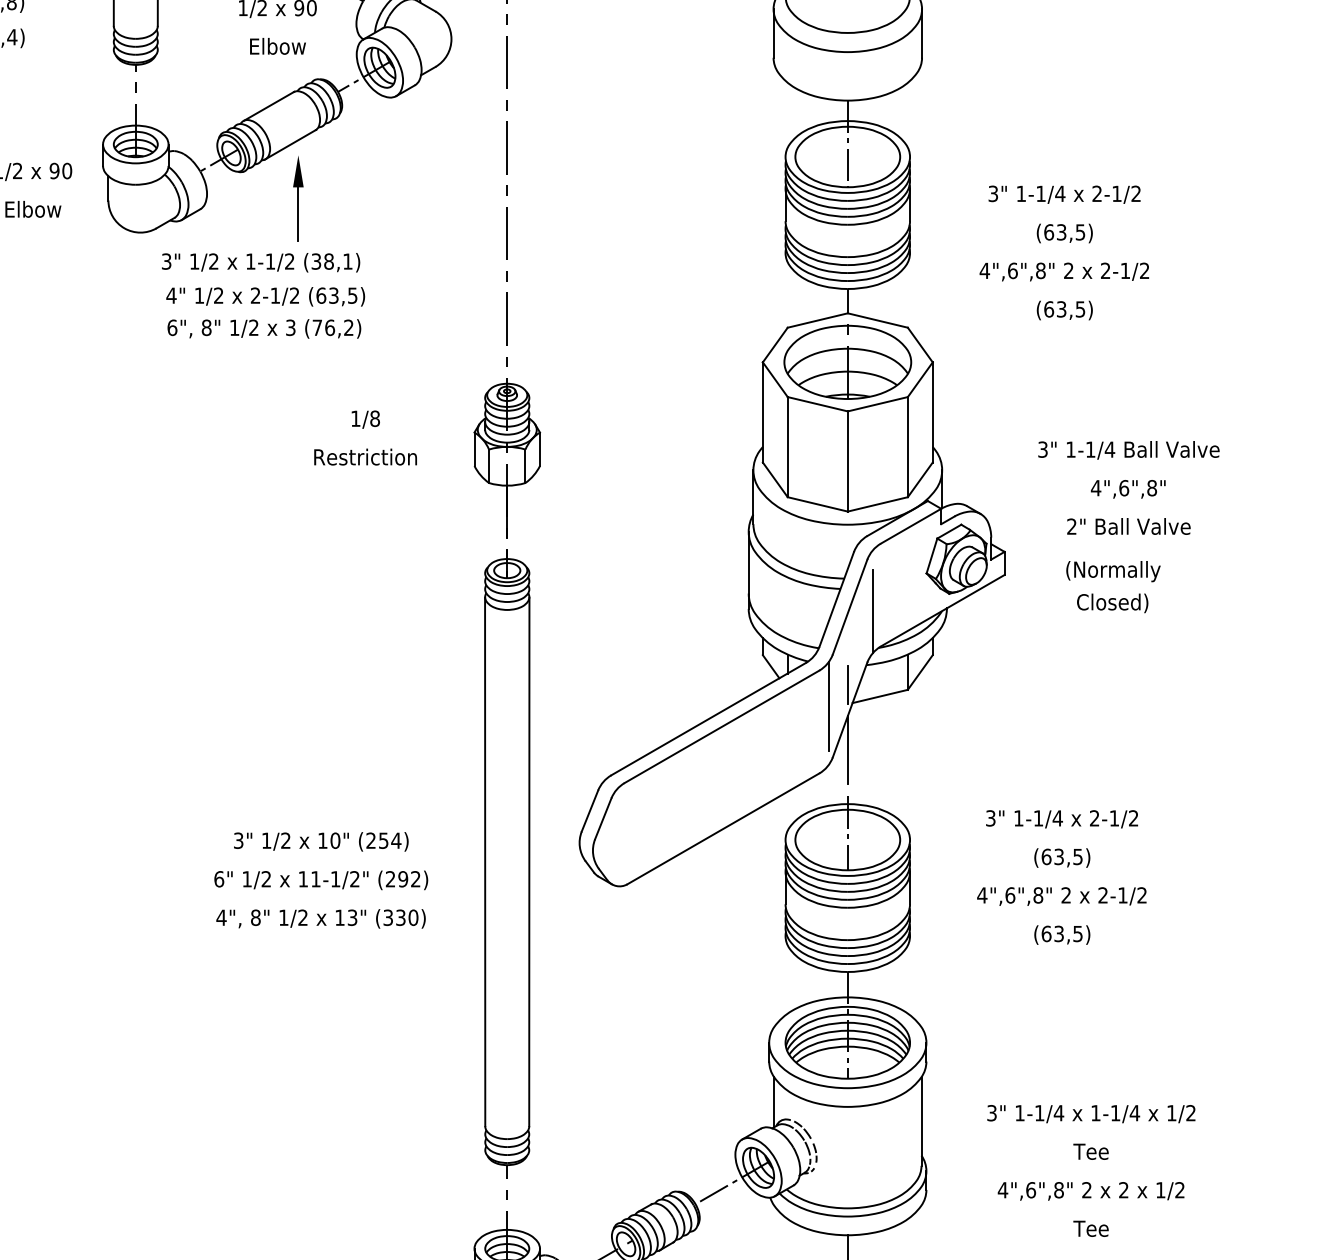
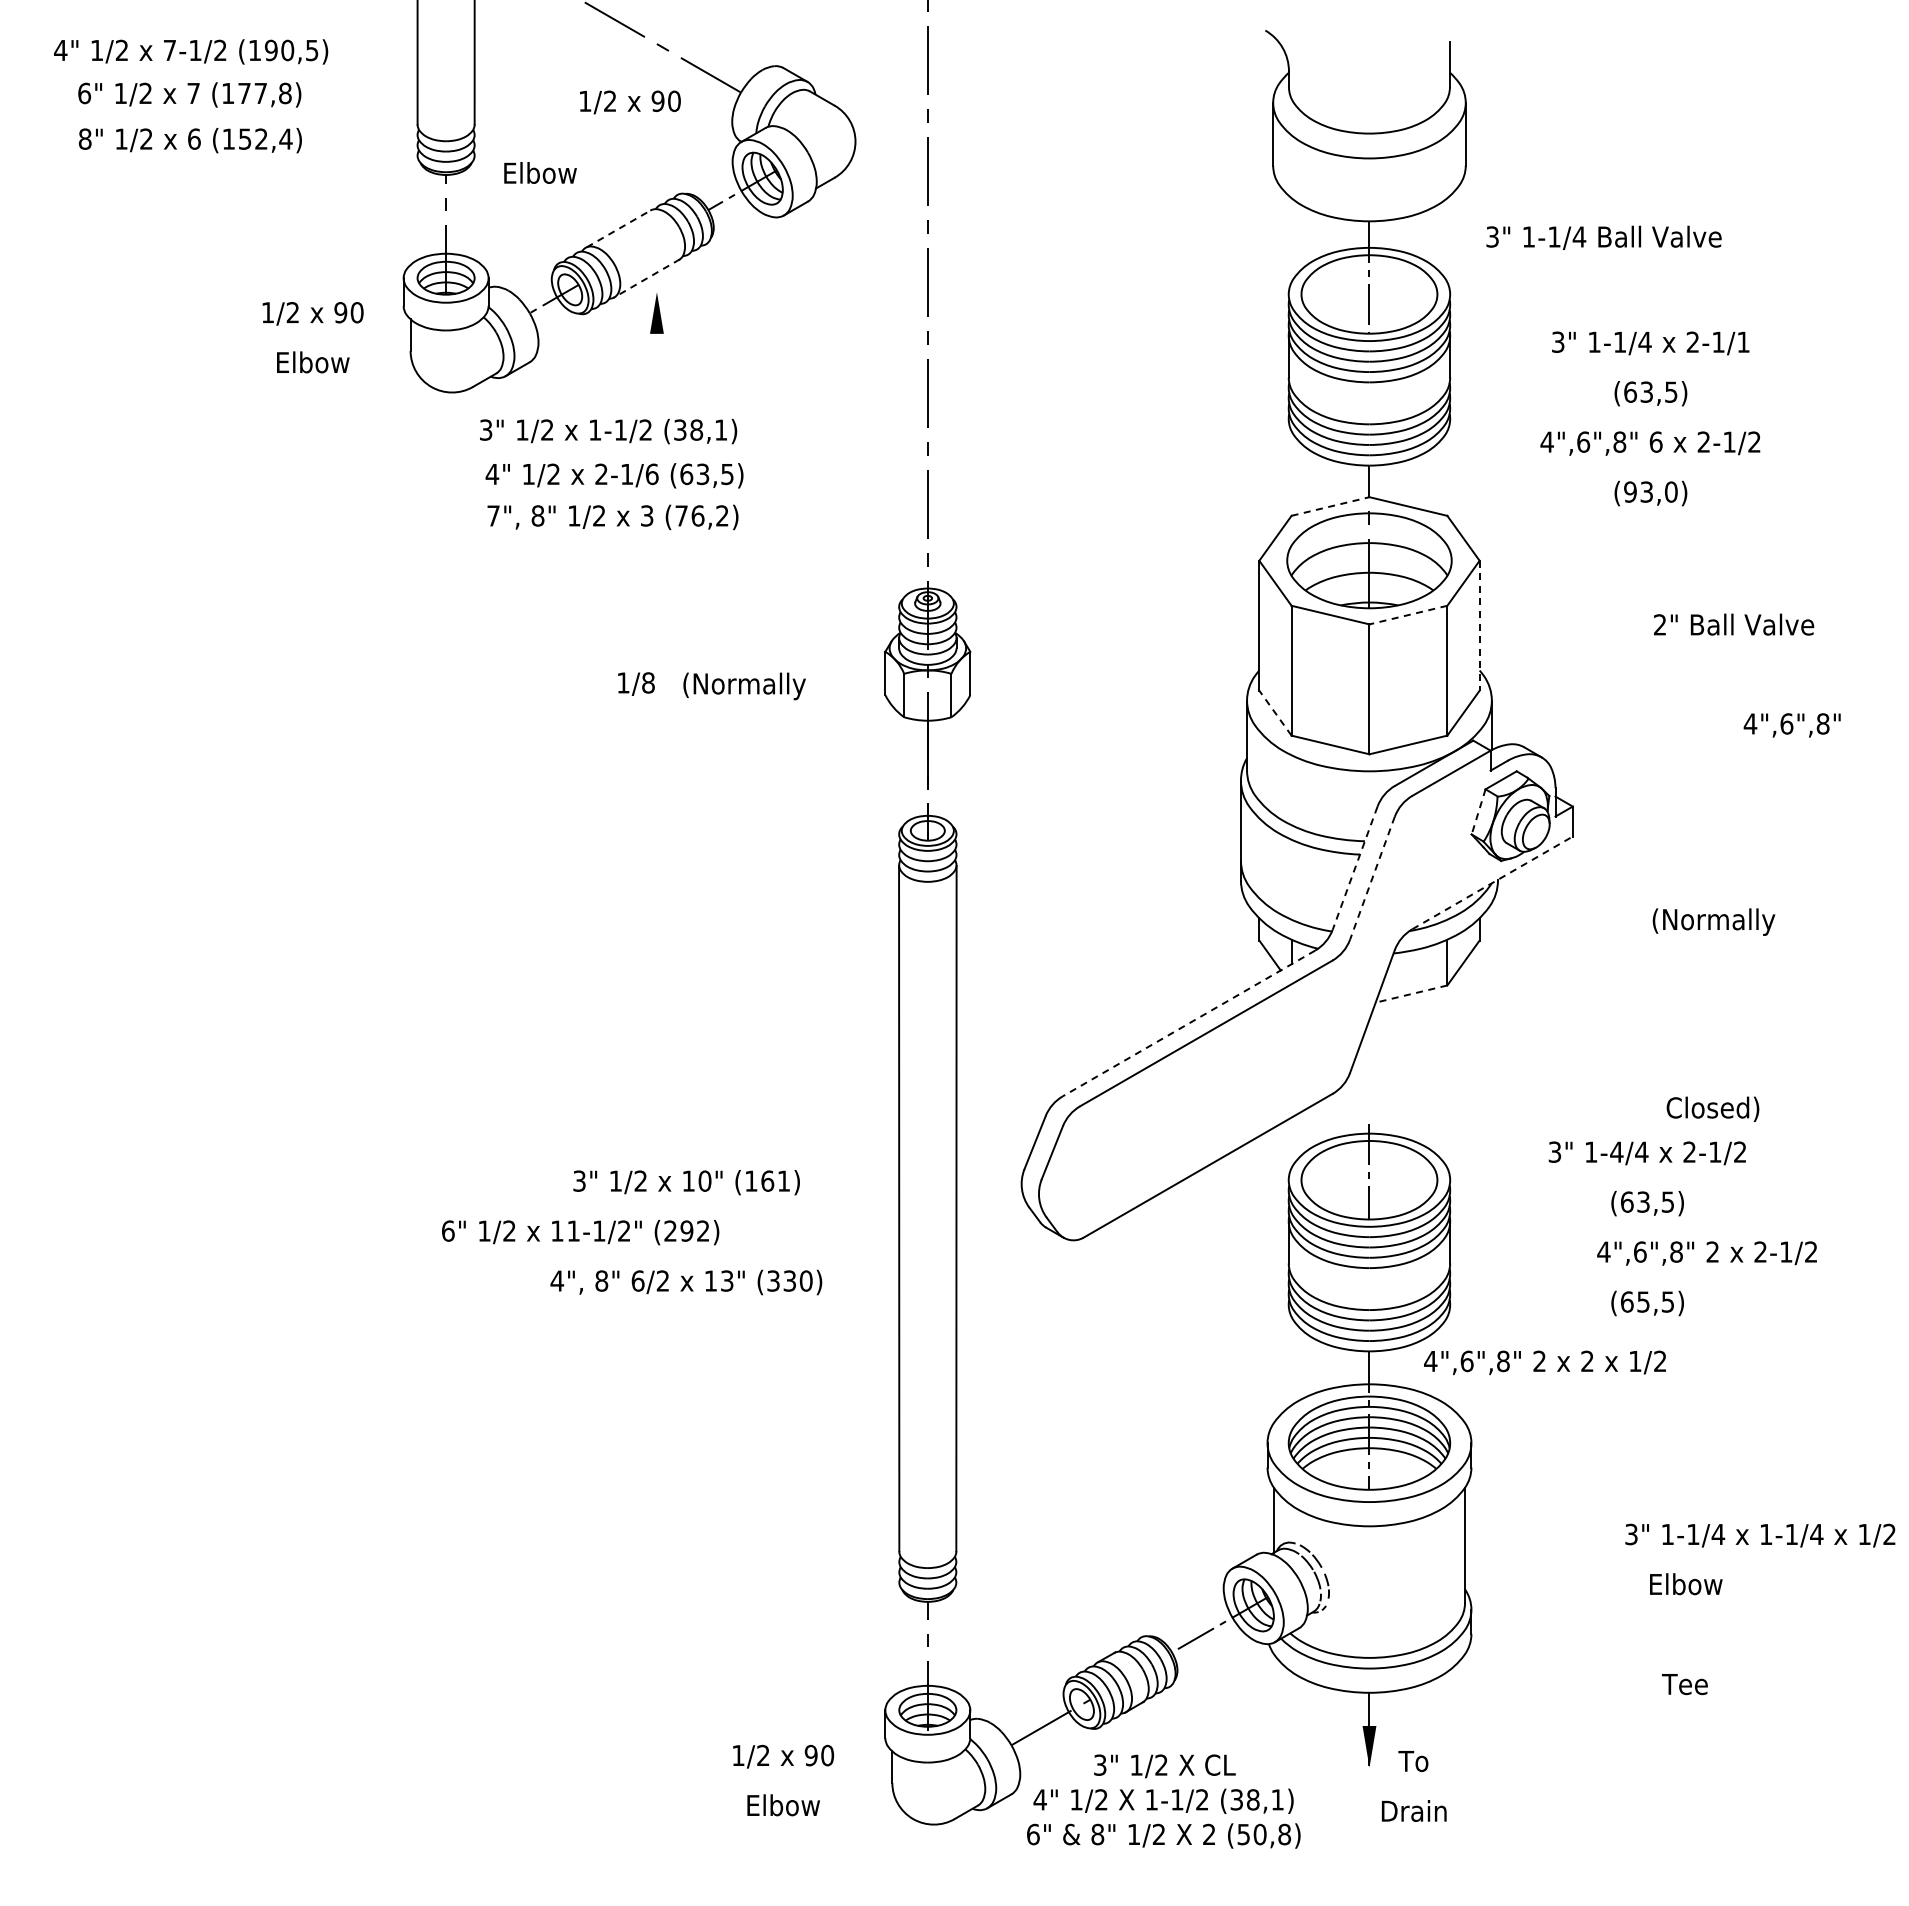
text: (277, 45) -> (540, 172), moved
line: (269, 106) -> (619, 228), solid -> dashed
line: (290, 144) -> (646, 278), solid -> dashed
text: (1136, 193) -> (1743, 341), 2-1/2 -> 2-1/1
line: (298, 213) -> (656, 367), removed
text: (1068, 270) -> (1655, 441), 2 -> 6
text: (294, 295) -> (651, 474), 2-1/2 -> 2-1/6
text: (1064, 308) -> (1650, 491), (63,5) -> (93,0)
line: (818, 320) -> (1331, 506), solid -> dashed
text: (172, 327) -> (493, 515), 6", -> 7",
line: (877, 404) -> (1407, 615), solid -> dashed
line: (932, 412) -> (1479, 625), solid -> dashed
text: (365, 419) -> (636, 683), moved
text: (1128, 450) -> (1603, 237), moved
text: (365, 459) -> (743, 686), Restriction -> (Normally
line: (775, 480) -> (1275, 713), solid -> dashed
text: (1127, 489) -> (1791, 725), moved
text: (1129, 526) -> (1734, 624), moved
line: (931, 555) -> (1478, 811), solid -> dashed
text: (1113, 571) -> (1713, 921), moved
line: (836, 599) -> (1354, 868), solid -> dashed
text: (1112, 602) -> (1712, 1108), moved
line: (850, 607) -> (1372, 878), solid -> dashed
line: (942, 610) -> (1492, 882), solid -> dashed
line: (872, 611) -> (1401, 884), removed
line: (847, 685) -> (1369, 979), removed
line: (880, 696) -> (1411, 994), solid -> dashed
line: (829, 706) -> (1345, 1006), removed
line: (708, 719) -> (1188, 1023), solid -> dashed
line: (847, 750) -> (1369, 1063), removed
text: (1038, 817) -> (1616, 1151), 1-1/4 -> 1-4/4
text: (383, 840) -> (767, 1180), (254) -> (161)
text: (321, 880) -> (580, 1232), moved
text: (1061, 896) -> (1706, 1253), moved
text: (283, 917) -> (637, 1280), 1/2 -> 6/2
text: (1059, 933) -> (1643, 1301), (63,5) -> (65,5)
text: (1091, 1113) -> (1760, 1535), moved
text: (1092, 1151) -> (1686, 1584), Tee -> Elbow
text: (1090, 1191) -> (1544, 1362), moved

